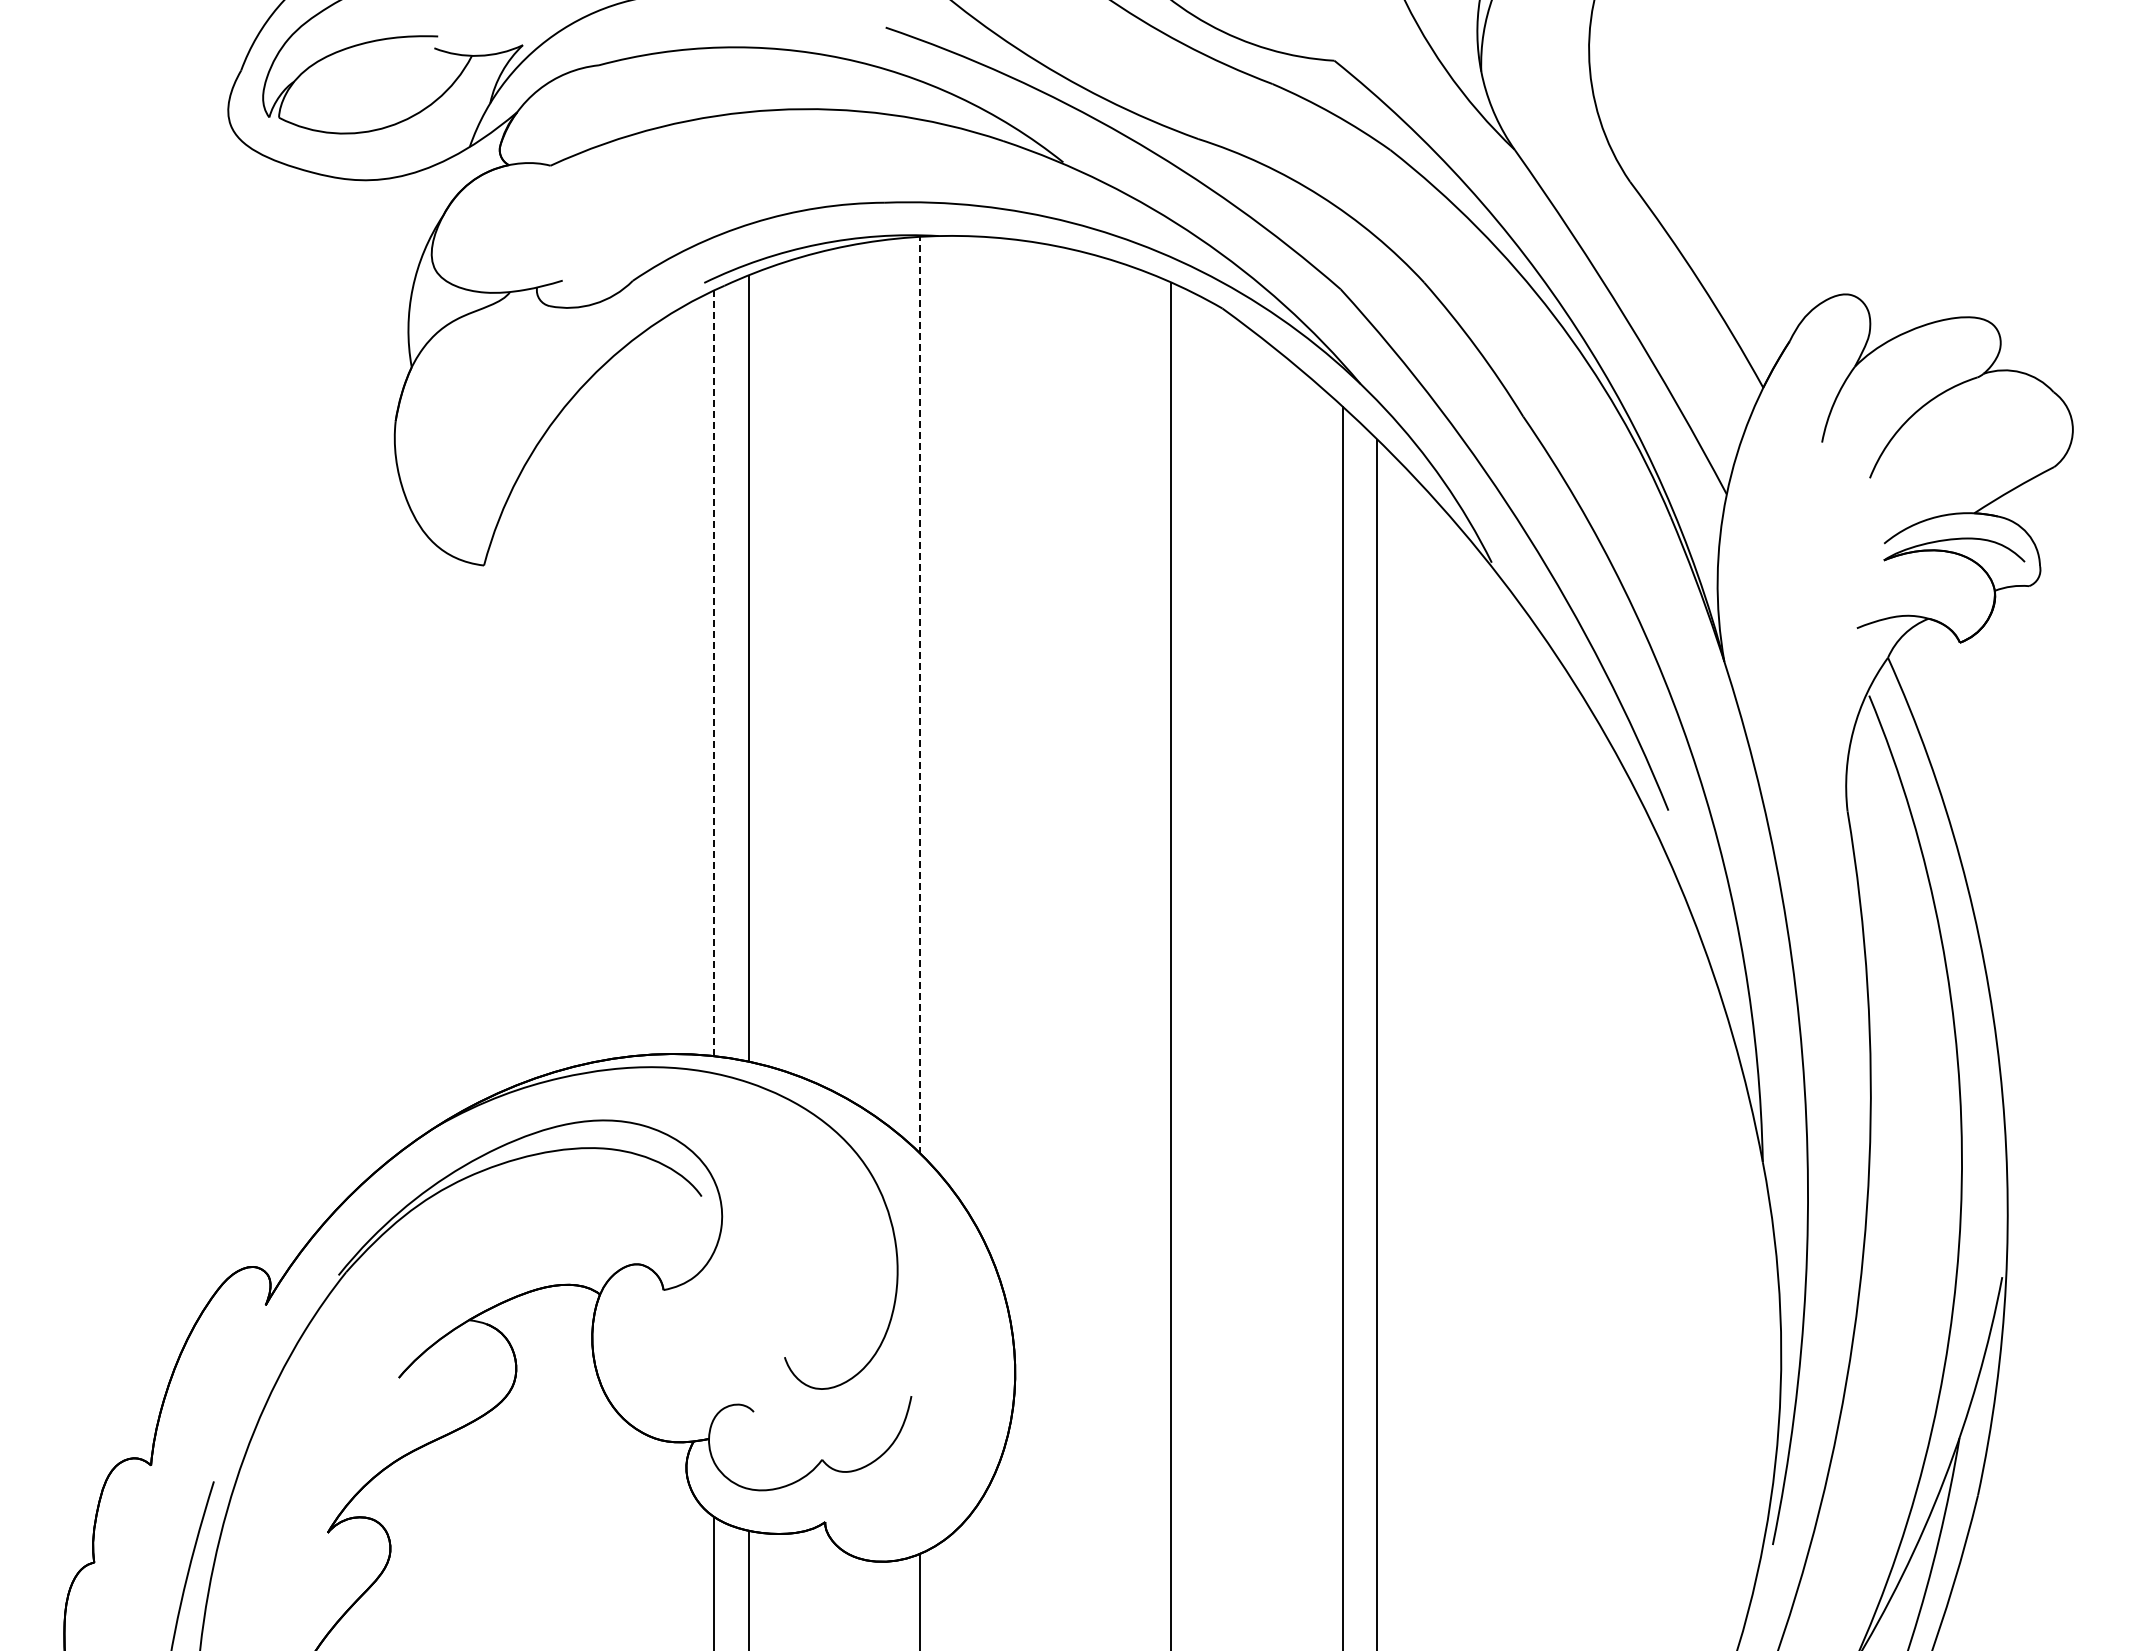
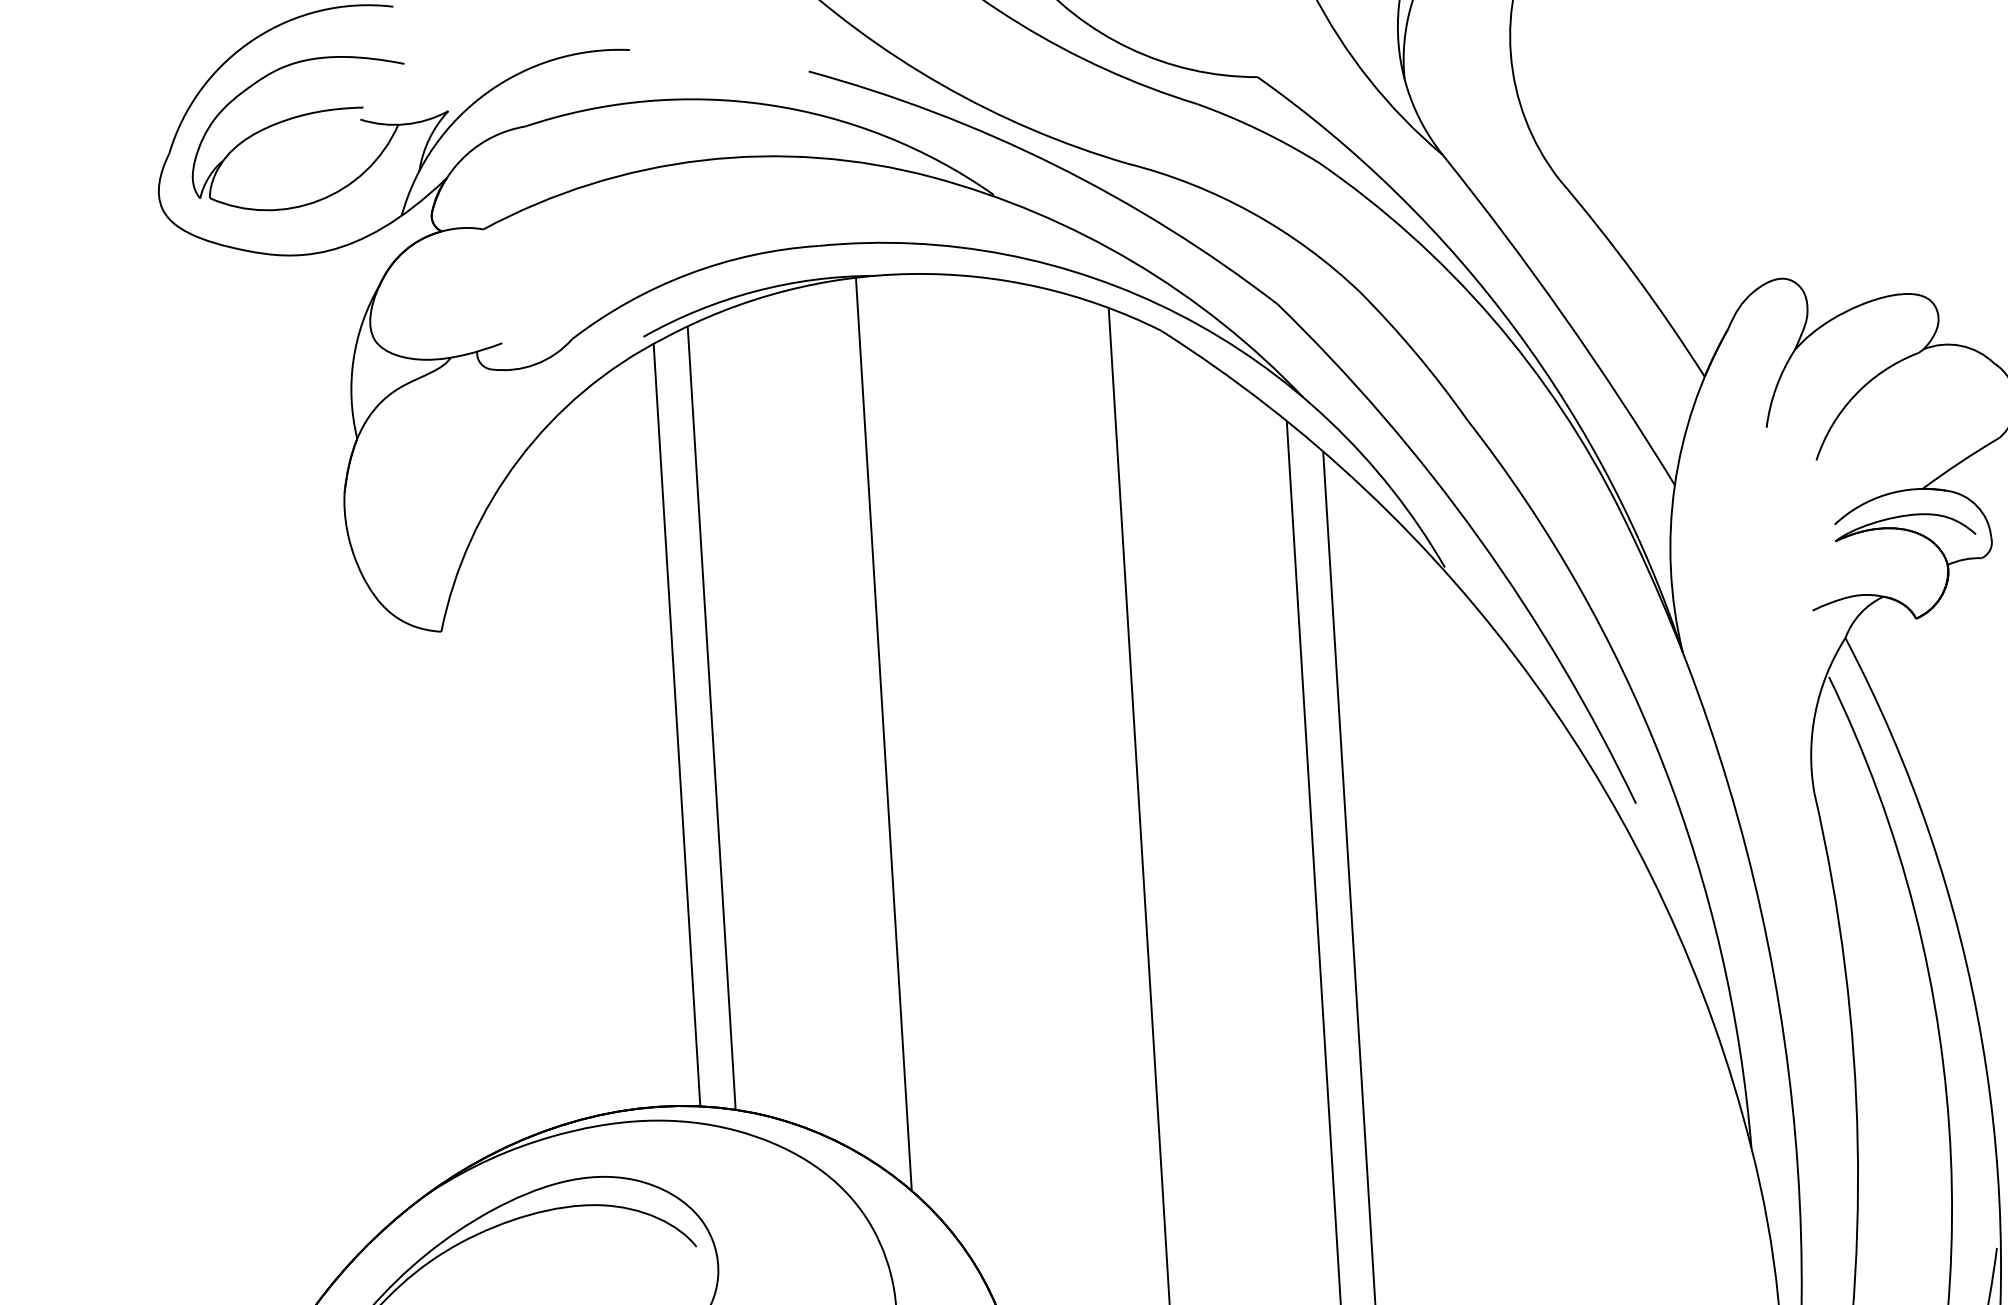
line: (714, 673) -> (677, 725), dashed -> solid
line: (920, 694) -> (883, 733), dashed -> solid

